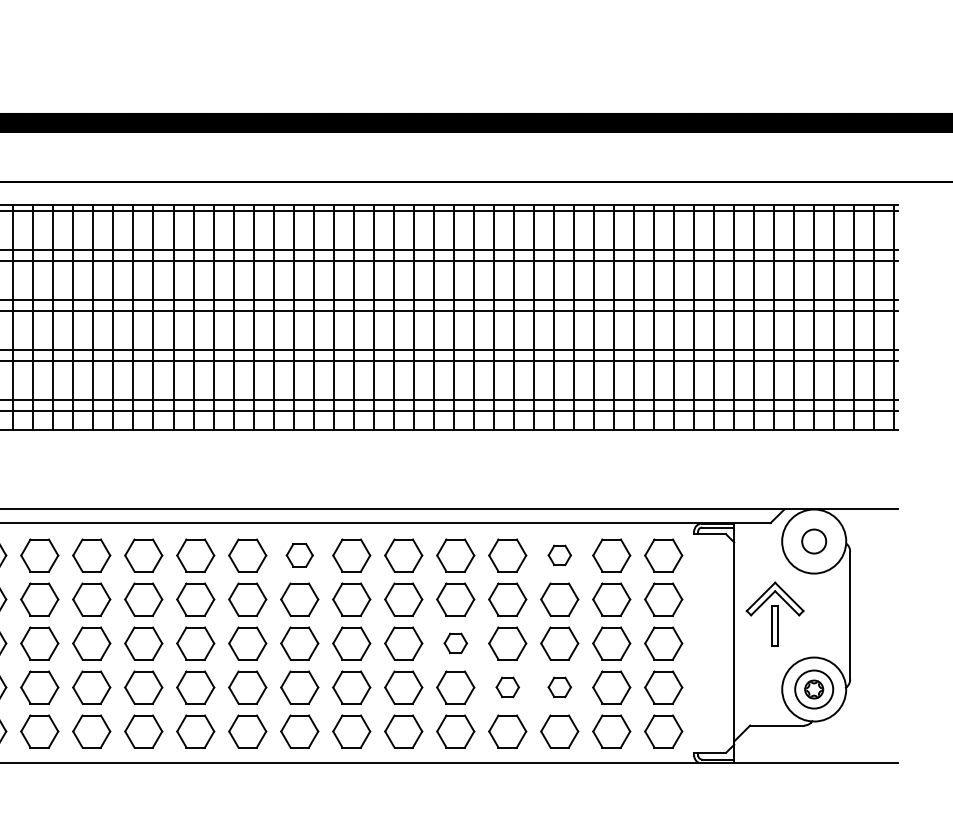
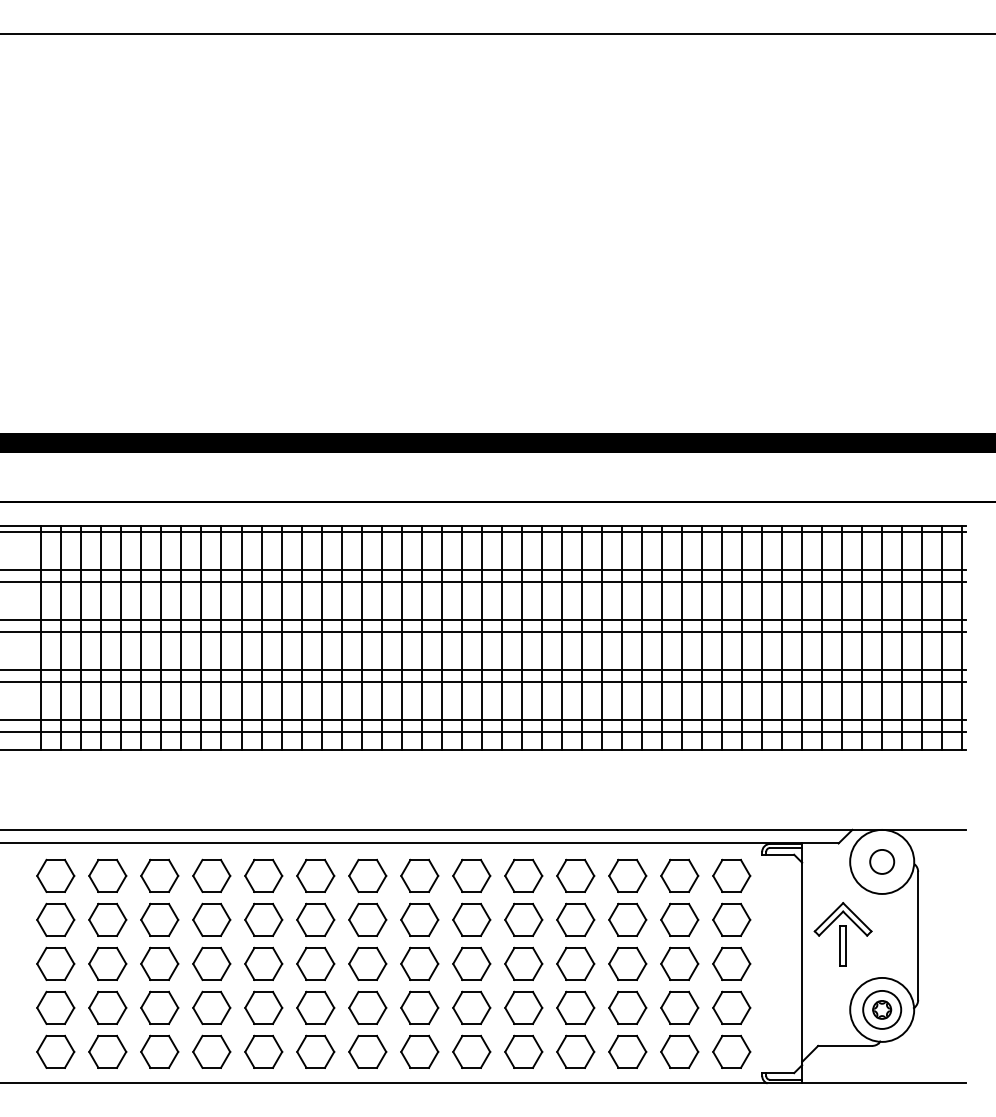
part: (299, 555) -> (367, 875), size x1.43
part: (559, 555) -> (627, 875), size x1.67
part: (455, 643) -> (523, 963), size x1.67
part: (507, 687) -> (575, 1007), size x1.67
part: (559, 687) -> (627, 1007), size x1.67

